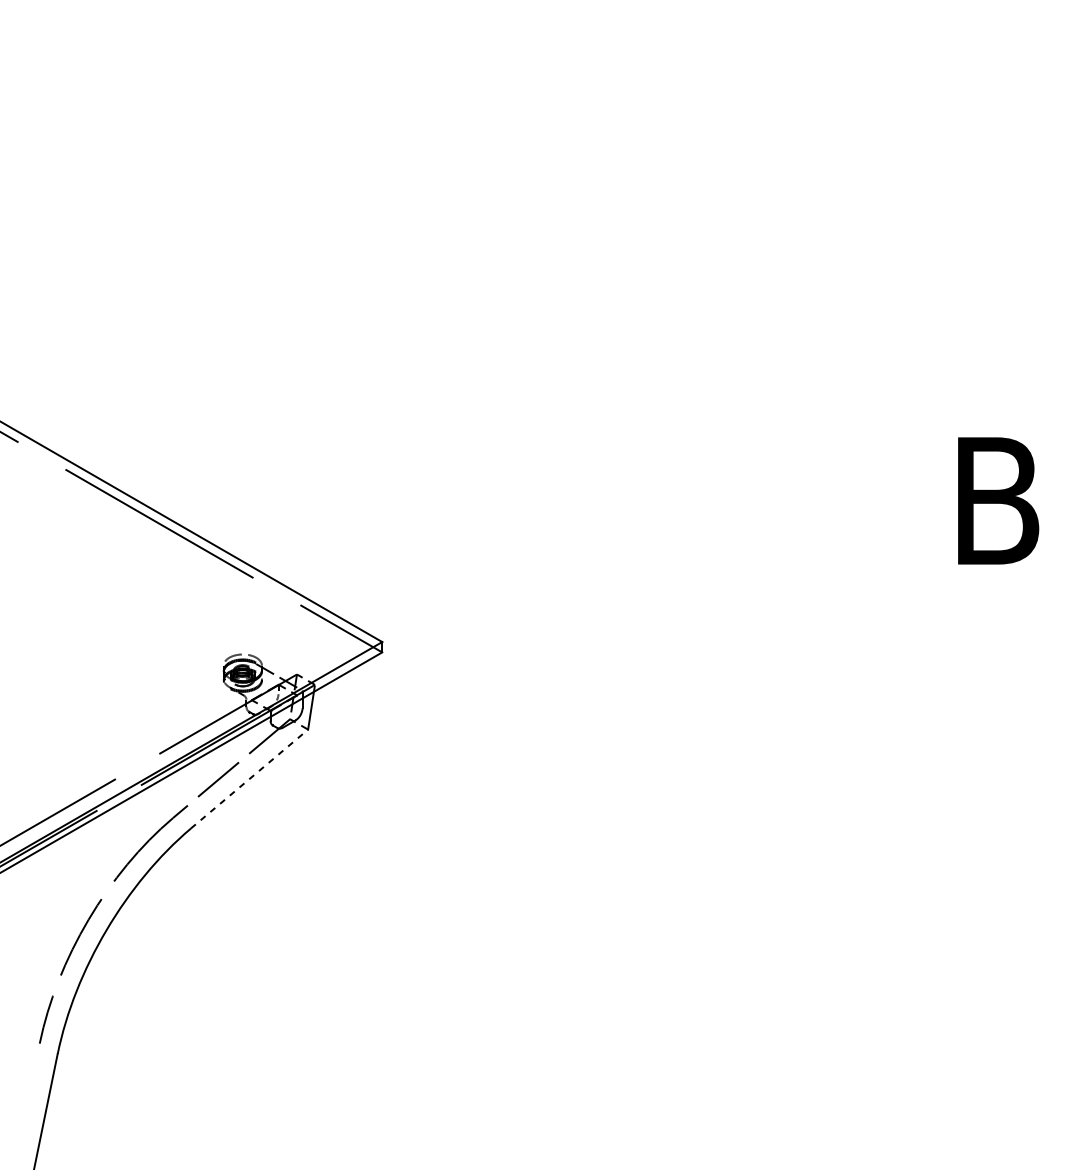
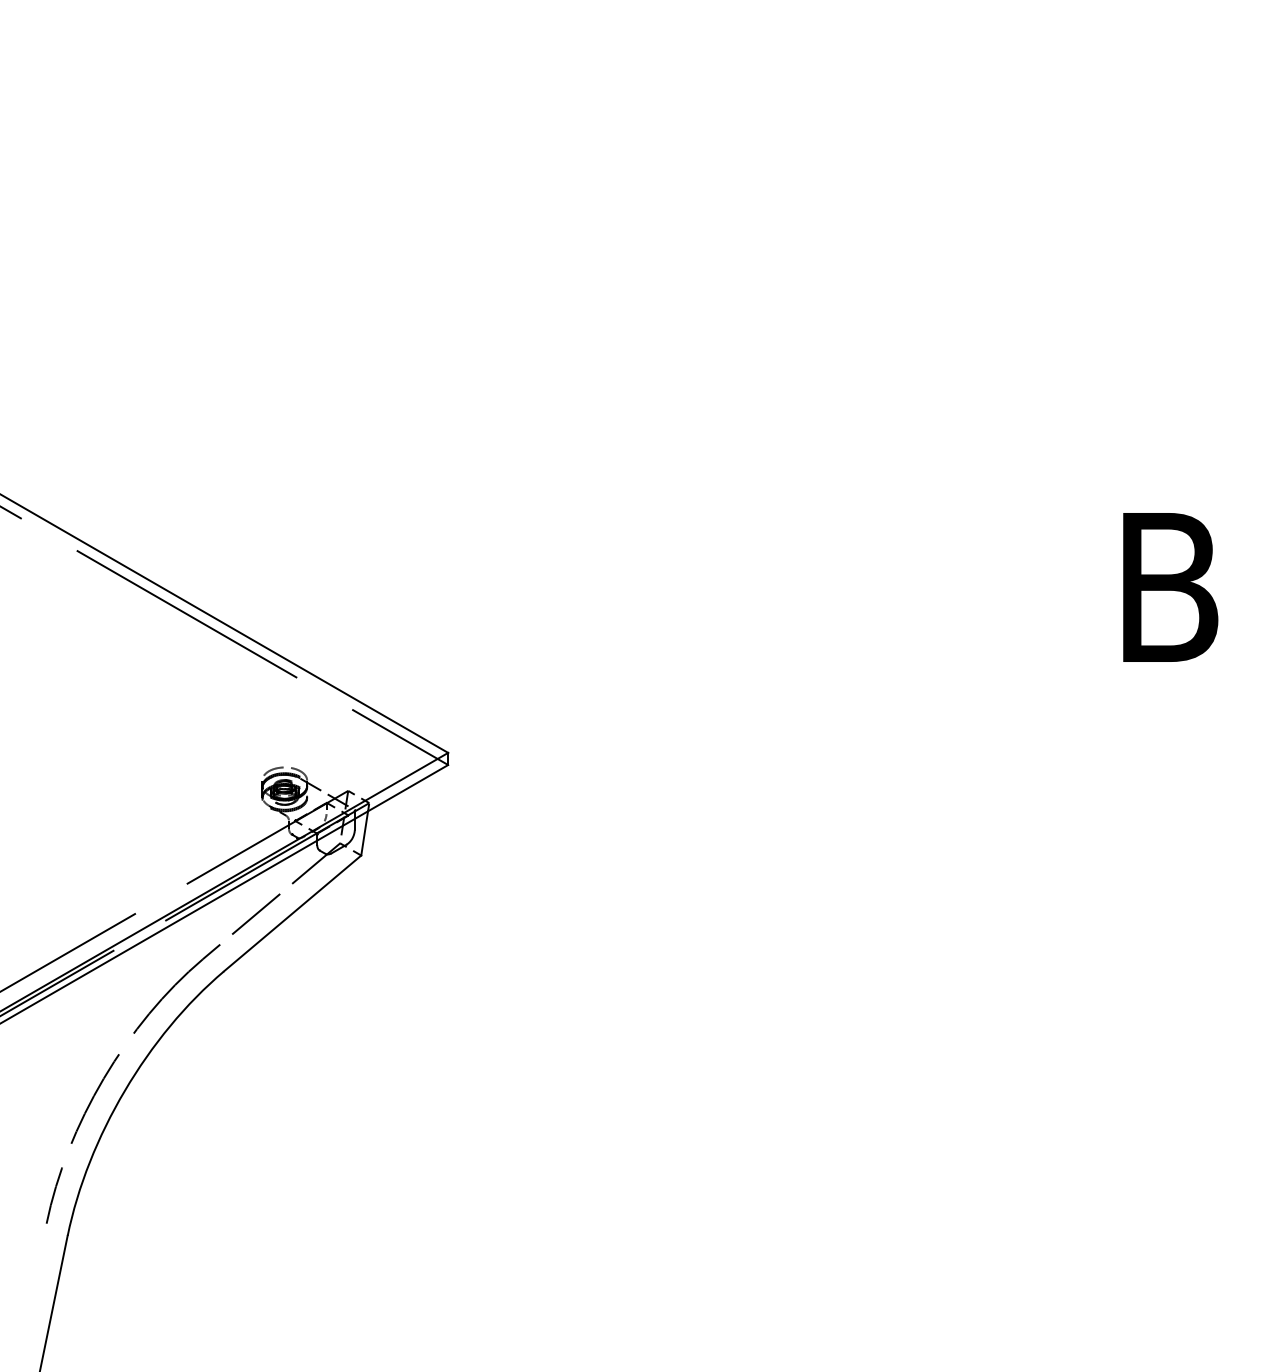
line: (249, 779) -> (292, 913), dashed -> solid

